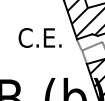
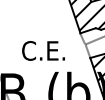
text: (39, 37) -> (42, 50), moved

